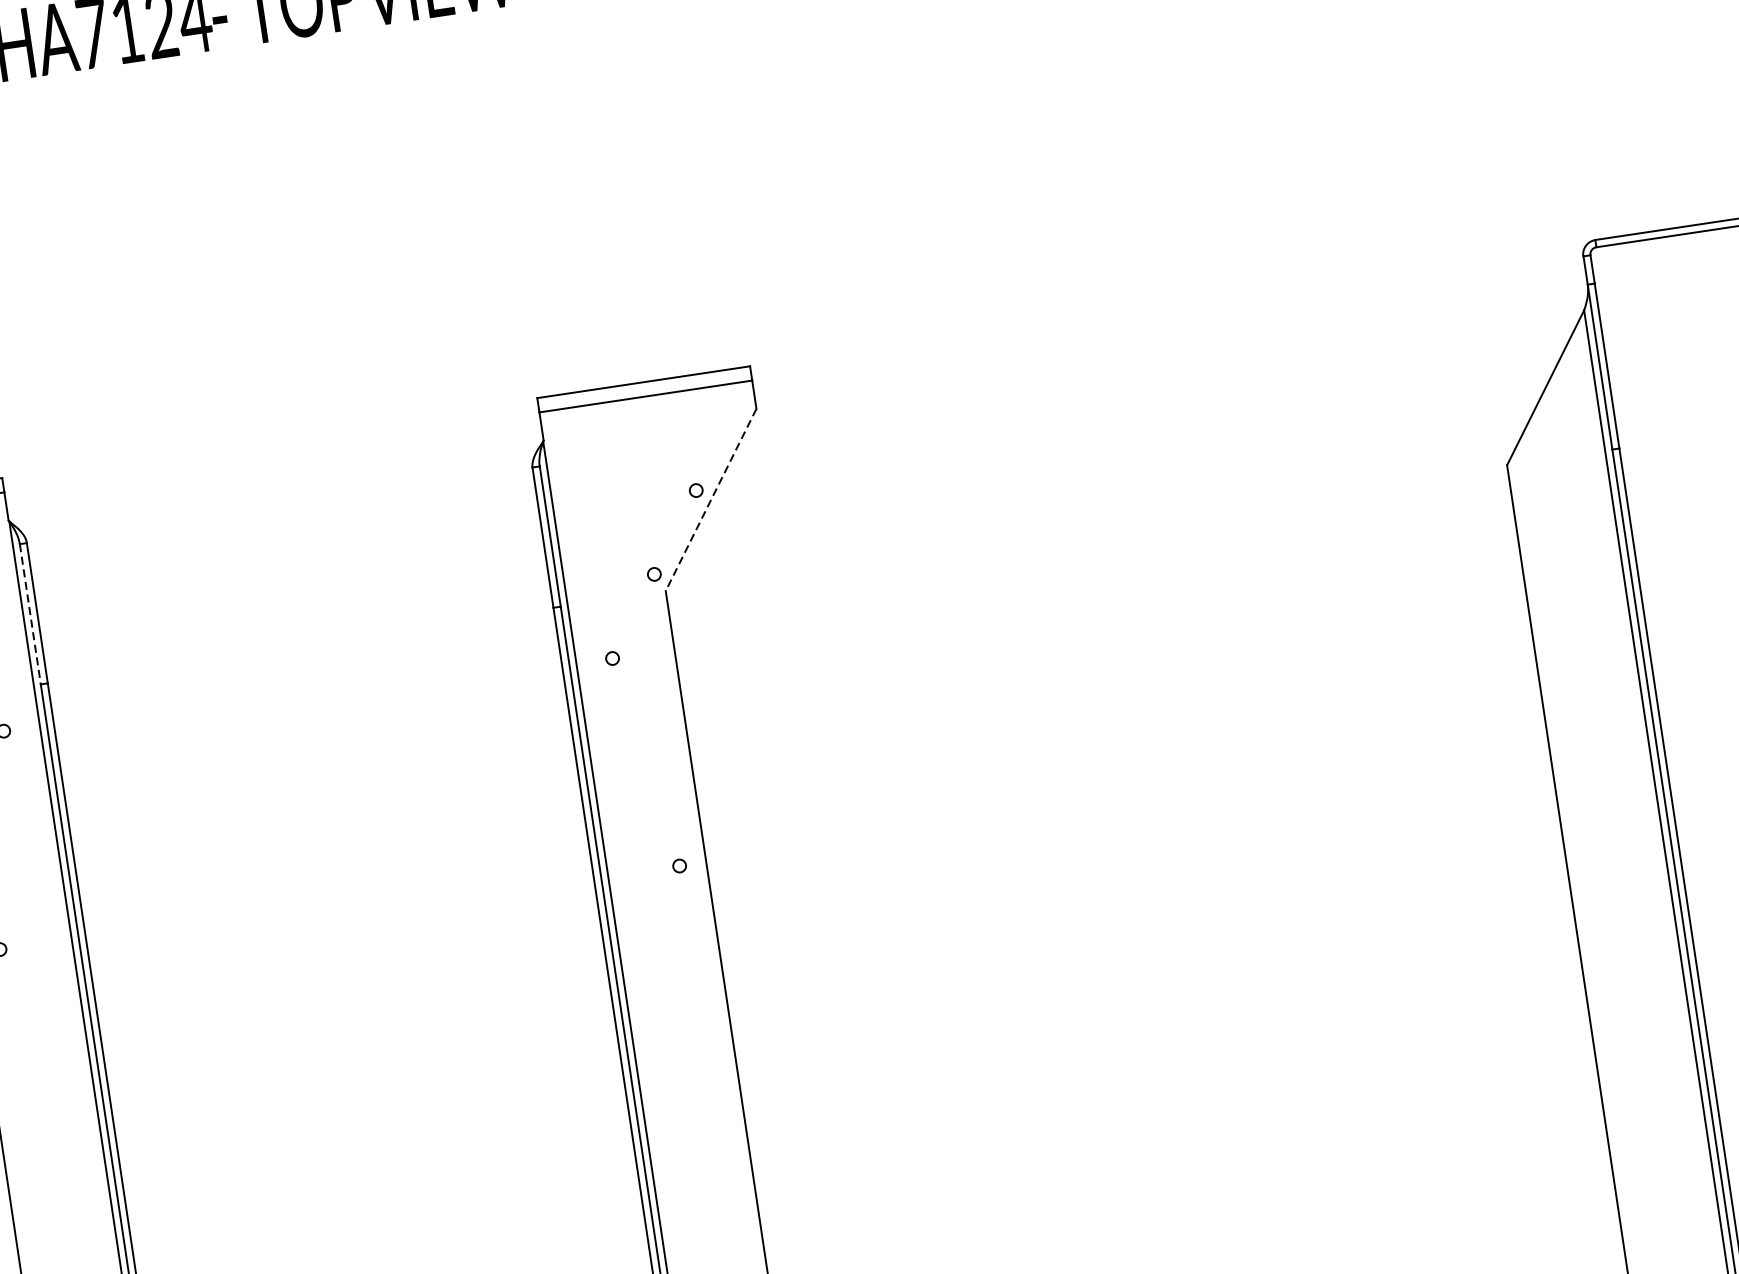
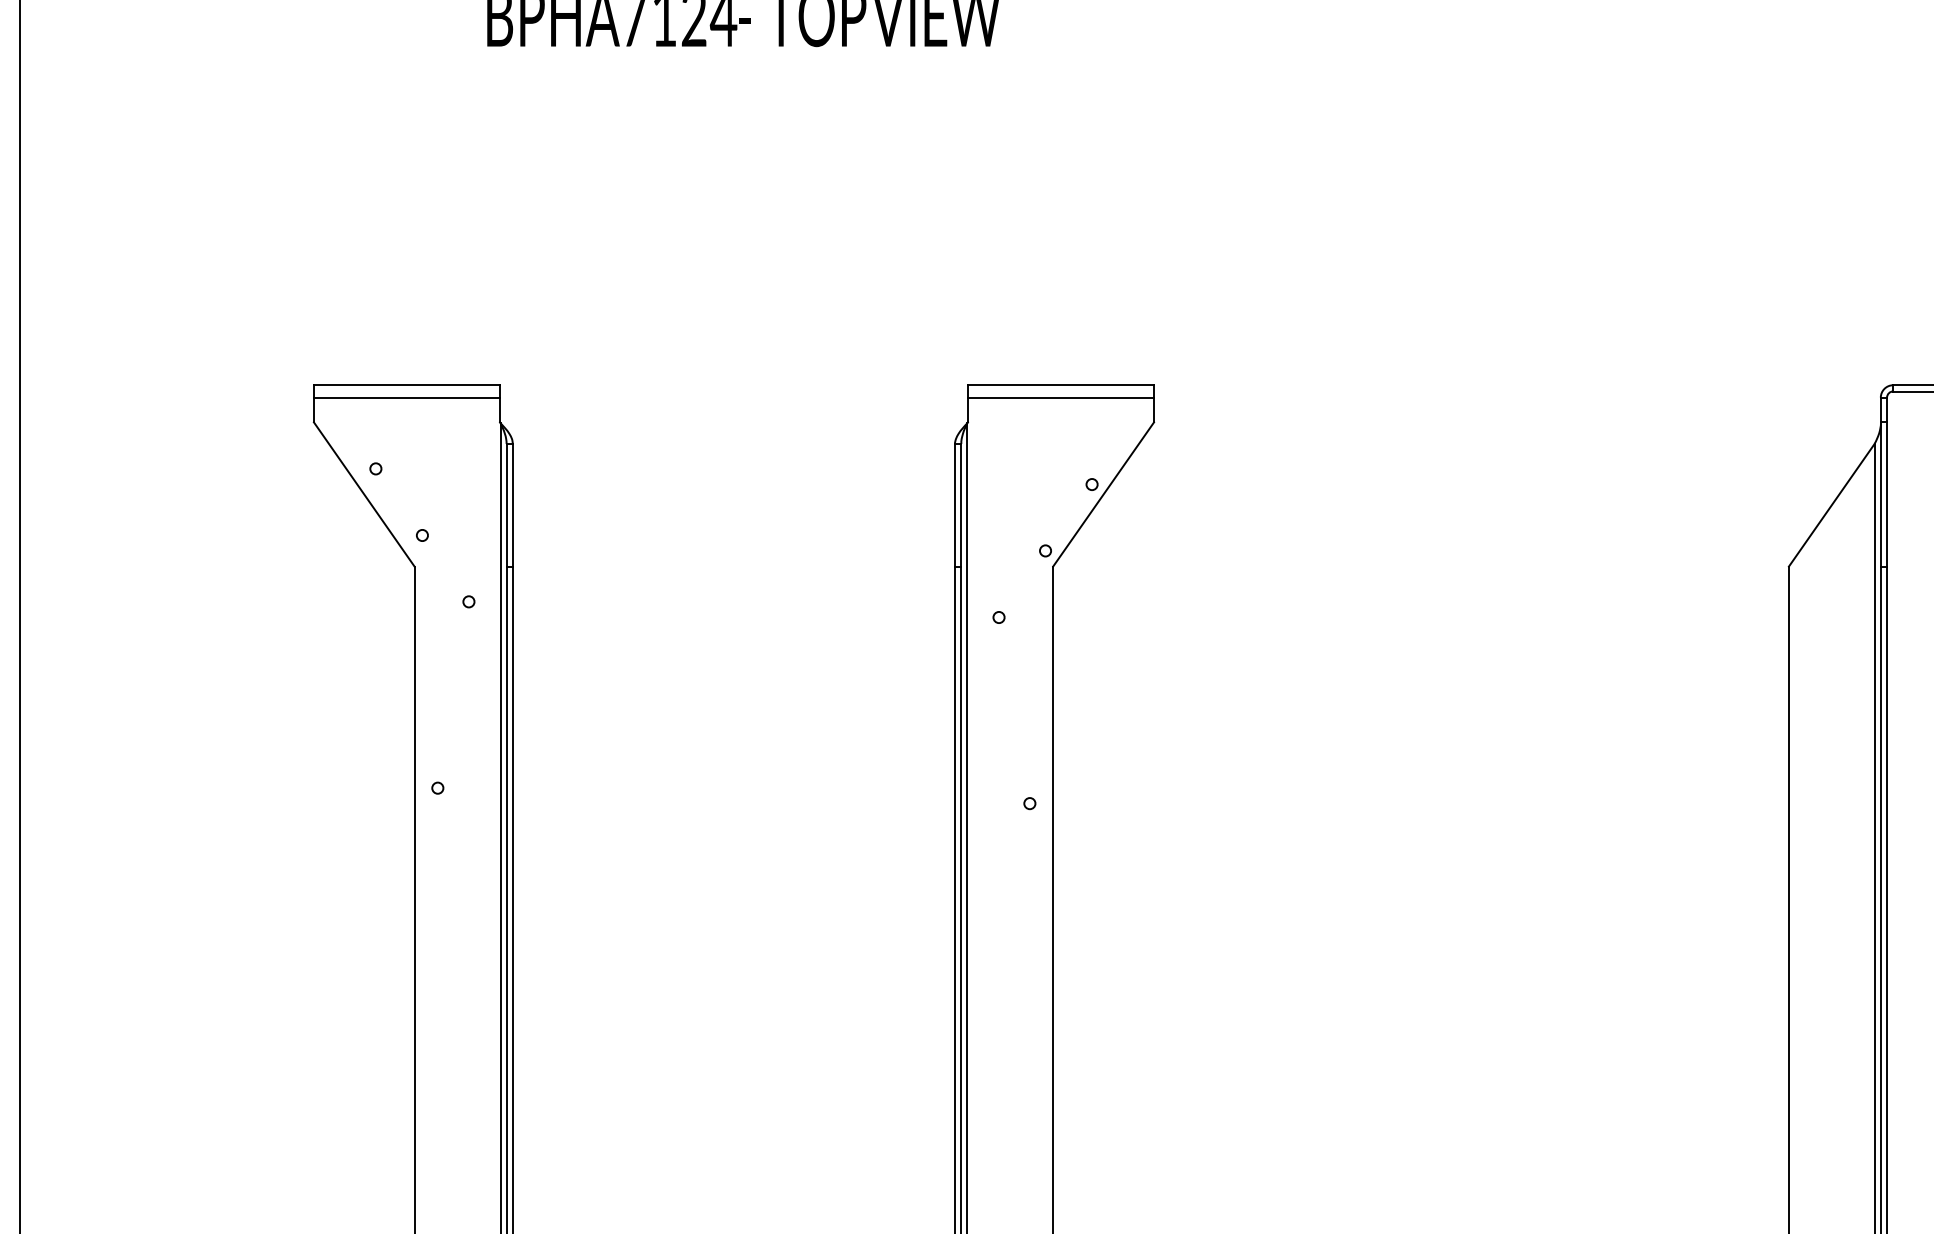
line: (711, 499) -> (1103, 494), dashed -> solid
line: (30, 614) -> (506, 505), dashed -> solid

